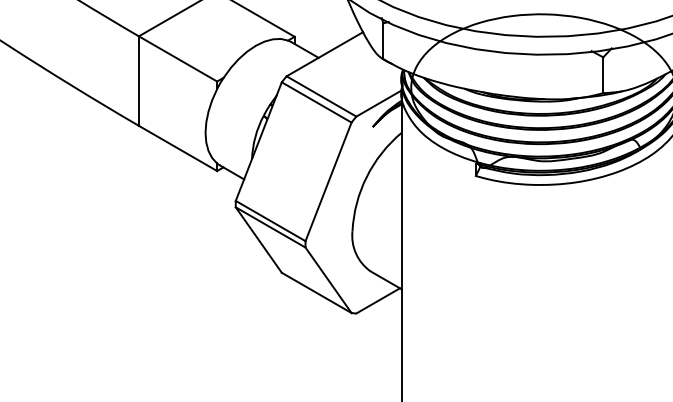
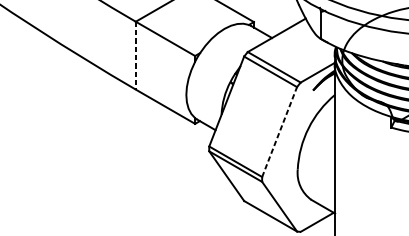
line: (138, 81) -> (135, 55), solid -> dashed
line: (328, 181) -> (279, 131), solid -> dashed

